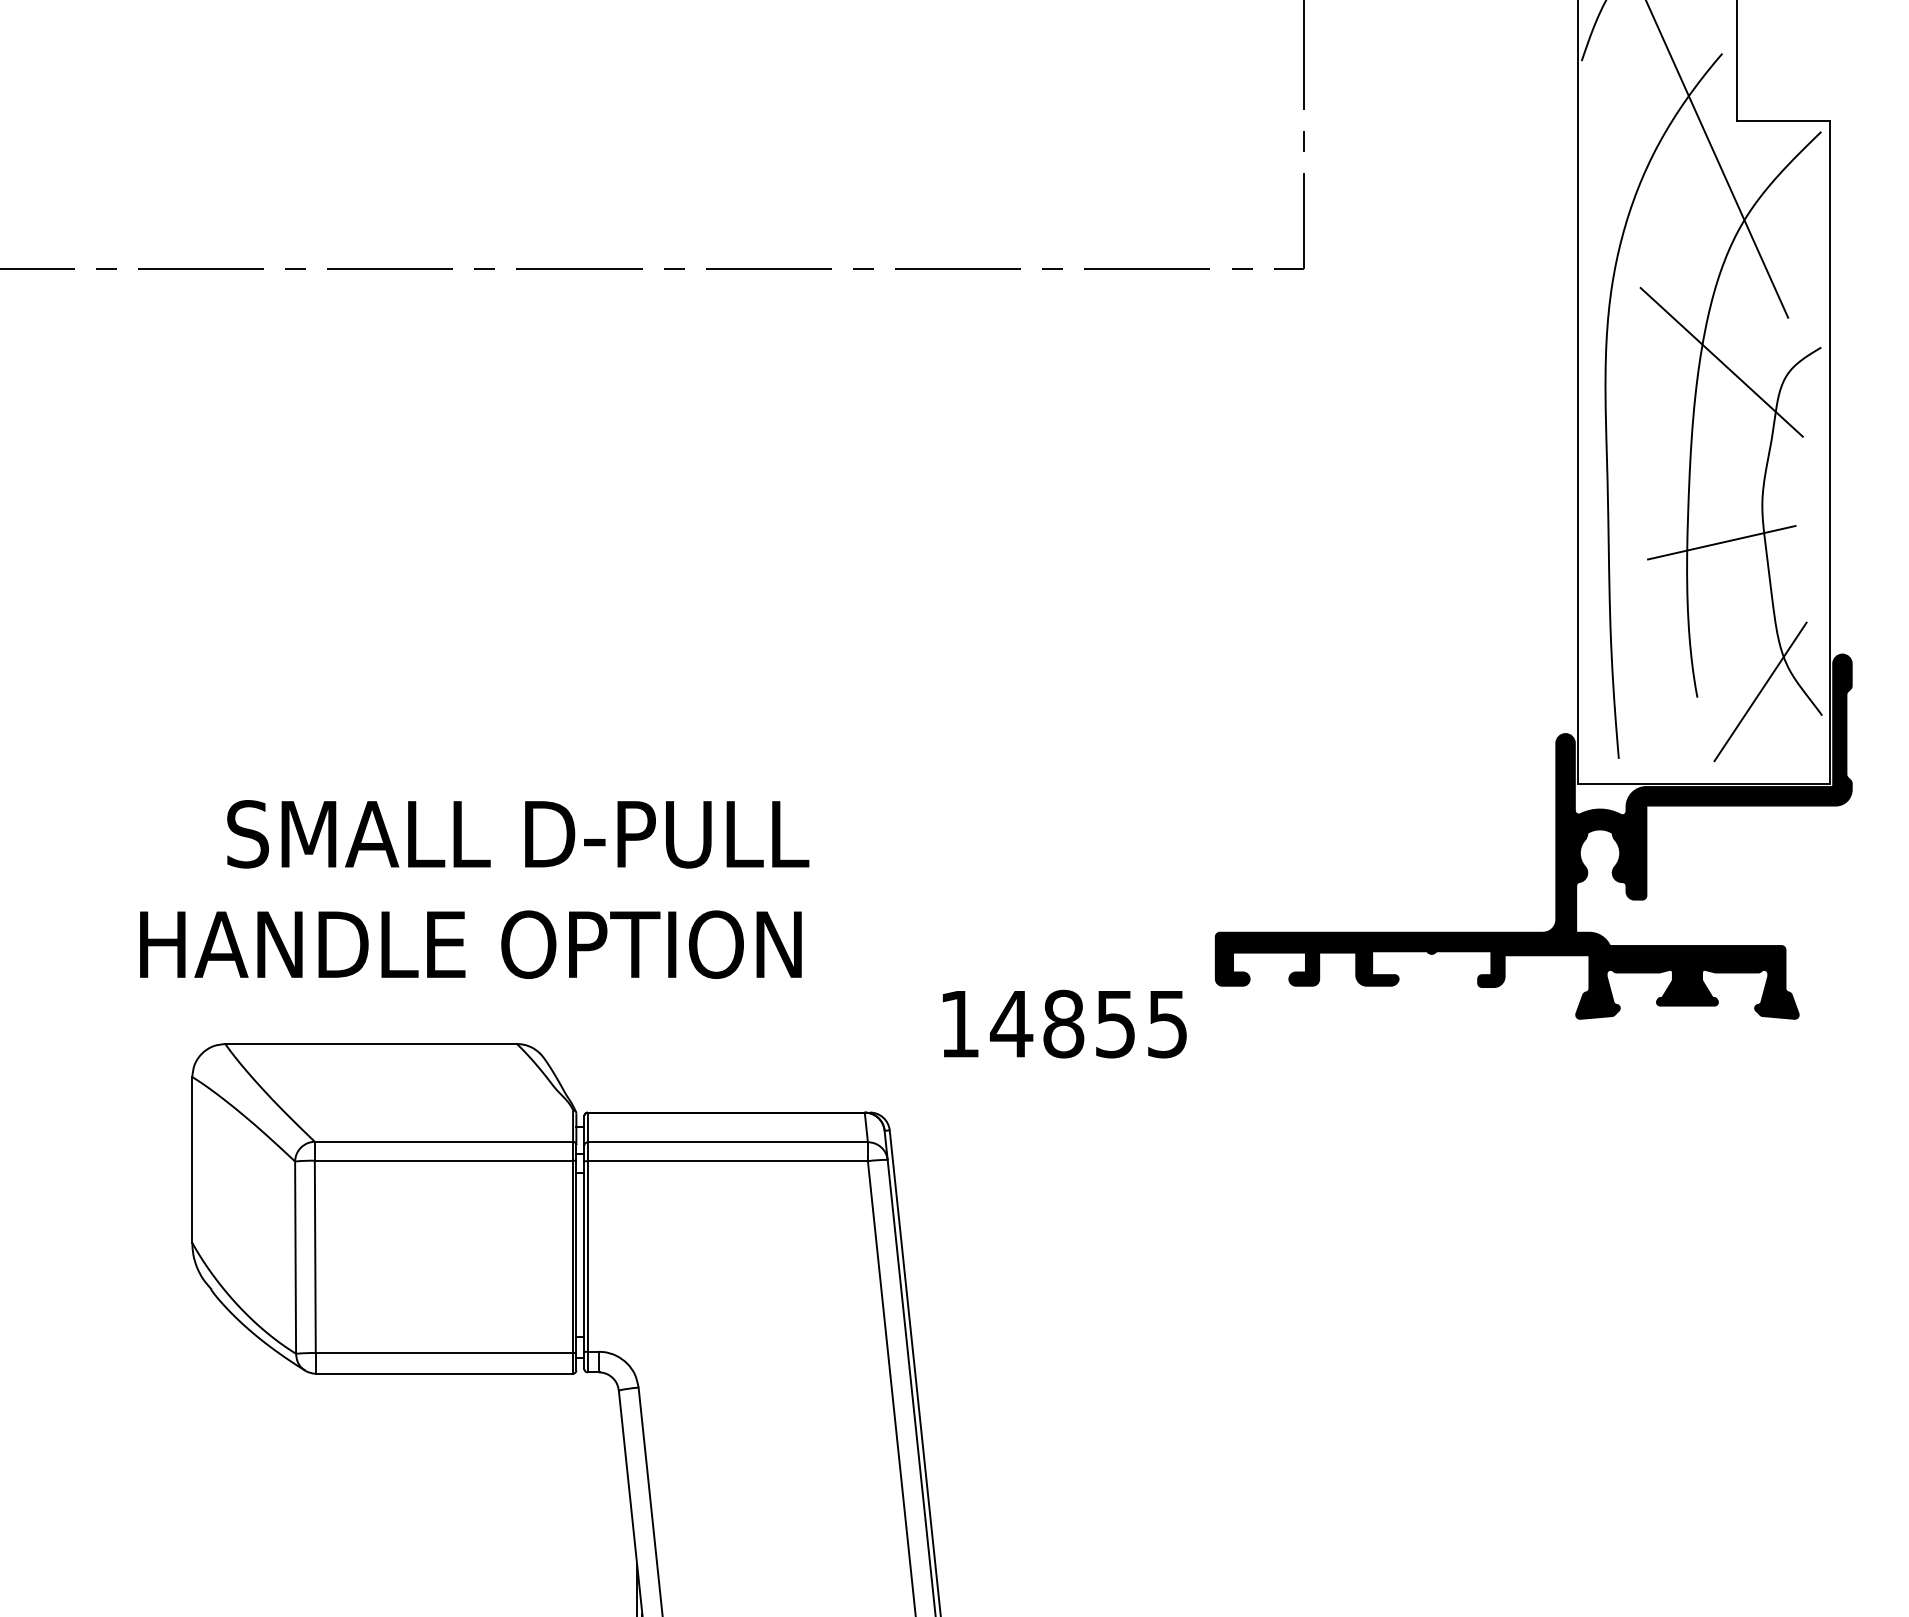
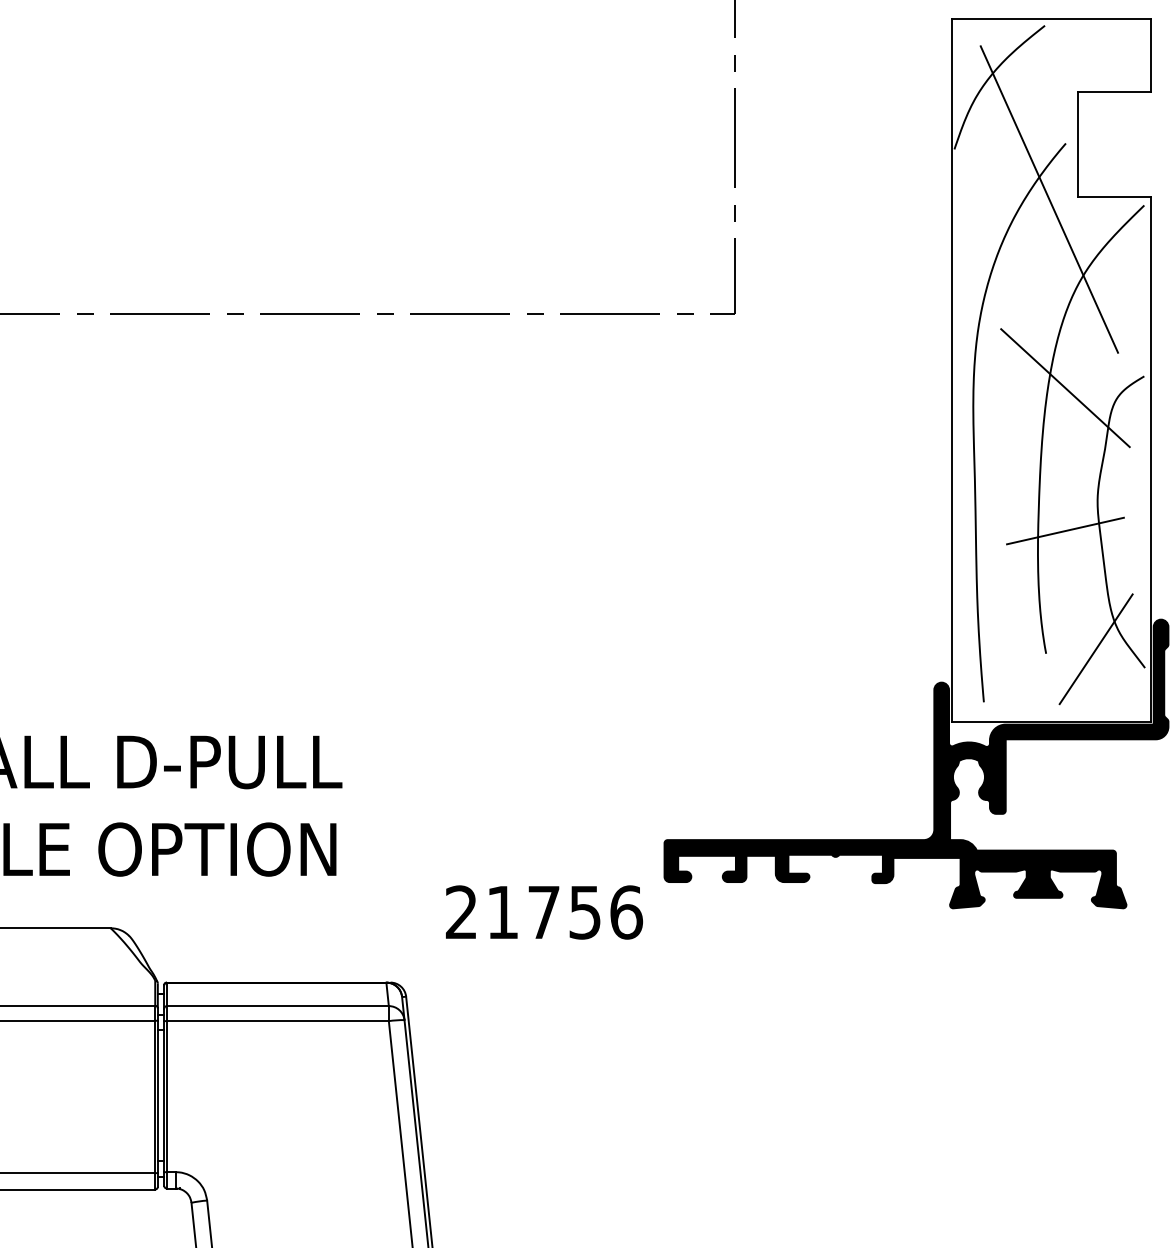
text: (1063, 1023) -> (543, 912), 14855 -> 21756

